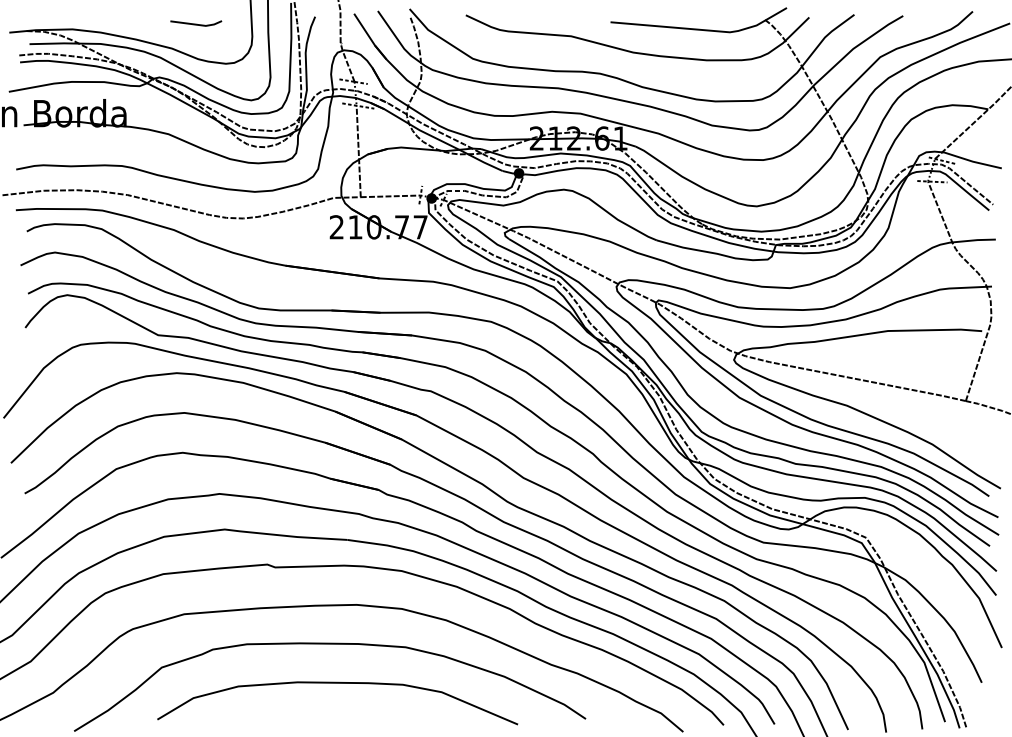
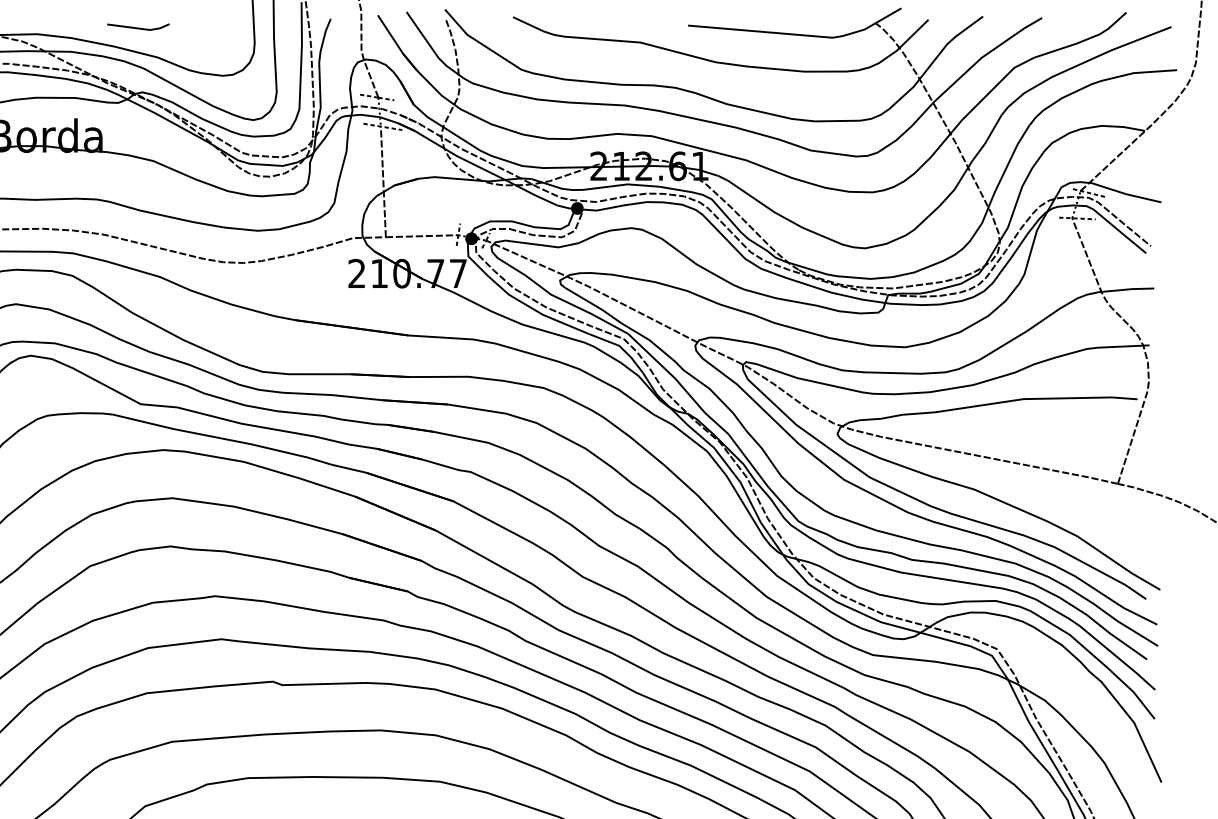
line: (196, 23) -> (138, 27), moved

